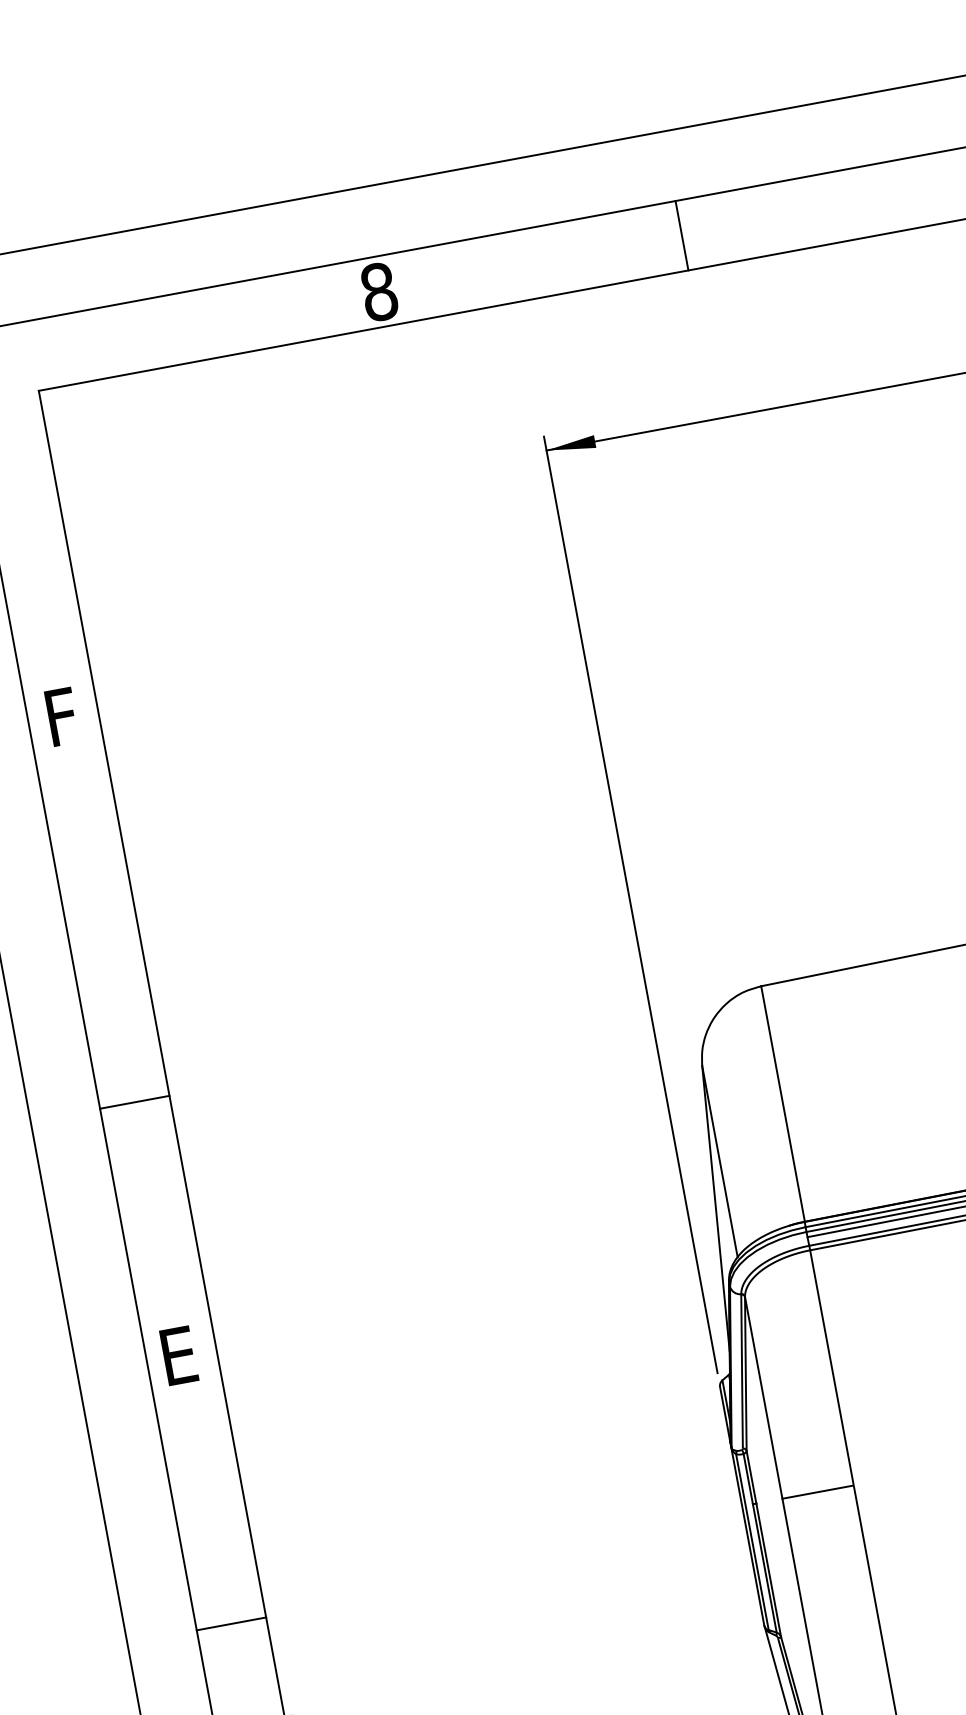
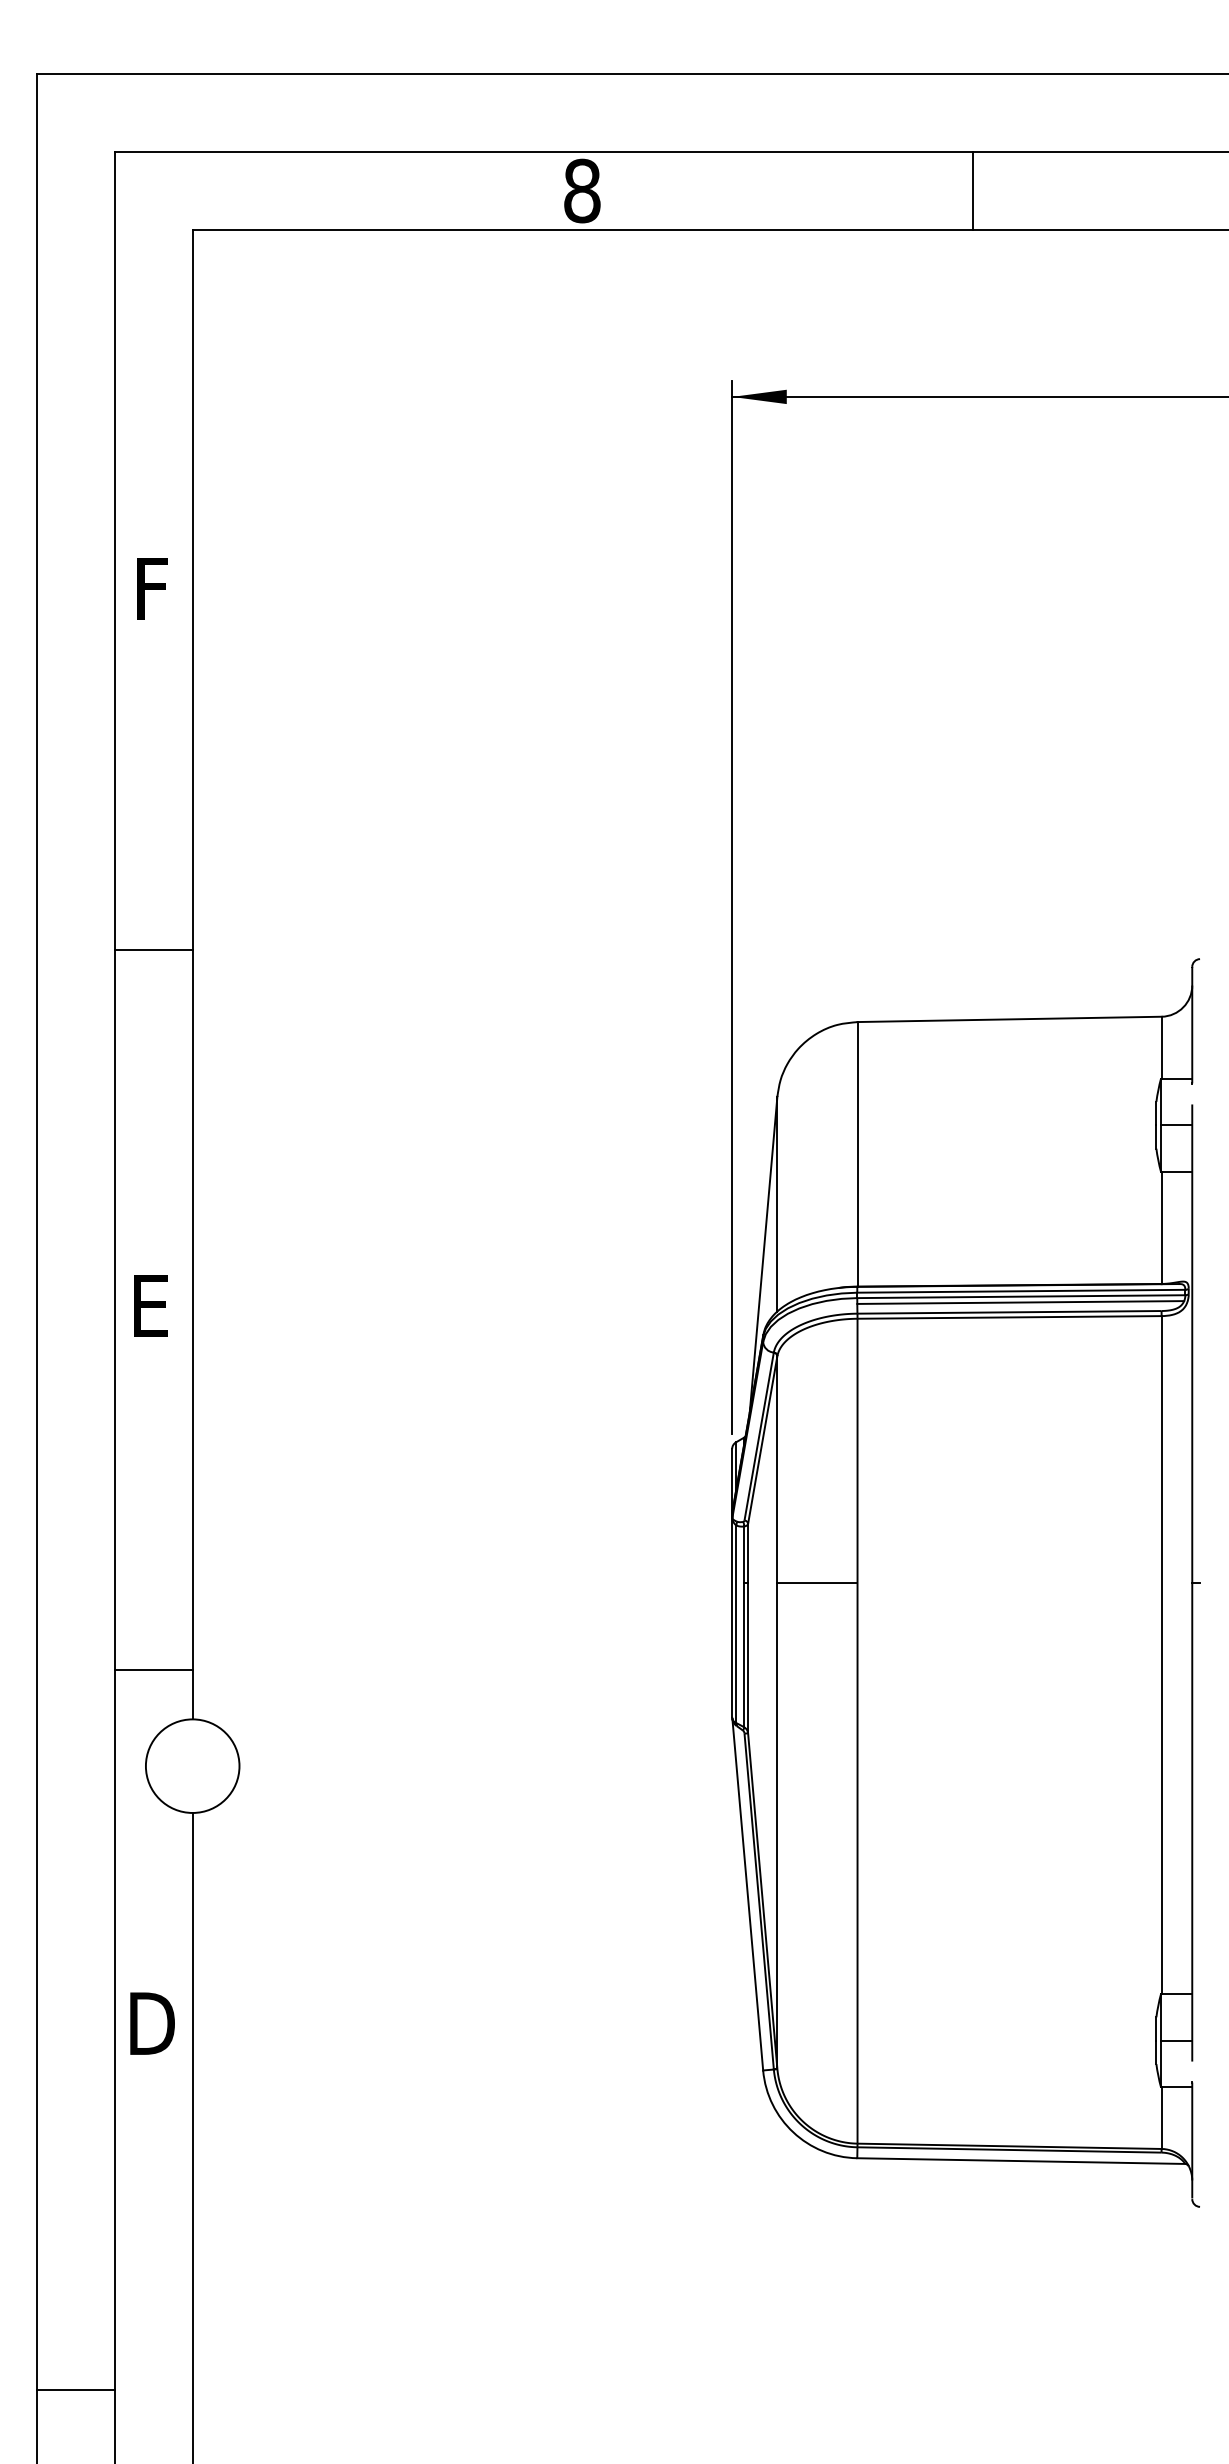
line: (681, 235) -> (972, 190), moved
line: (134, 1101) -> (153, 949), moved
line: (231, 1624) -> (153, 1670), moved

